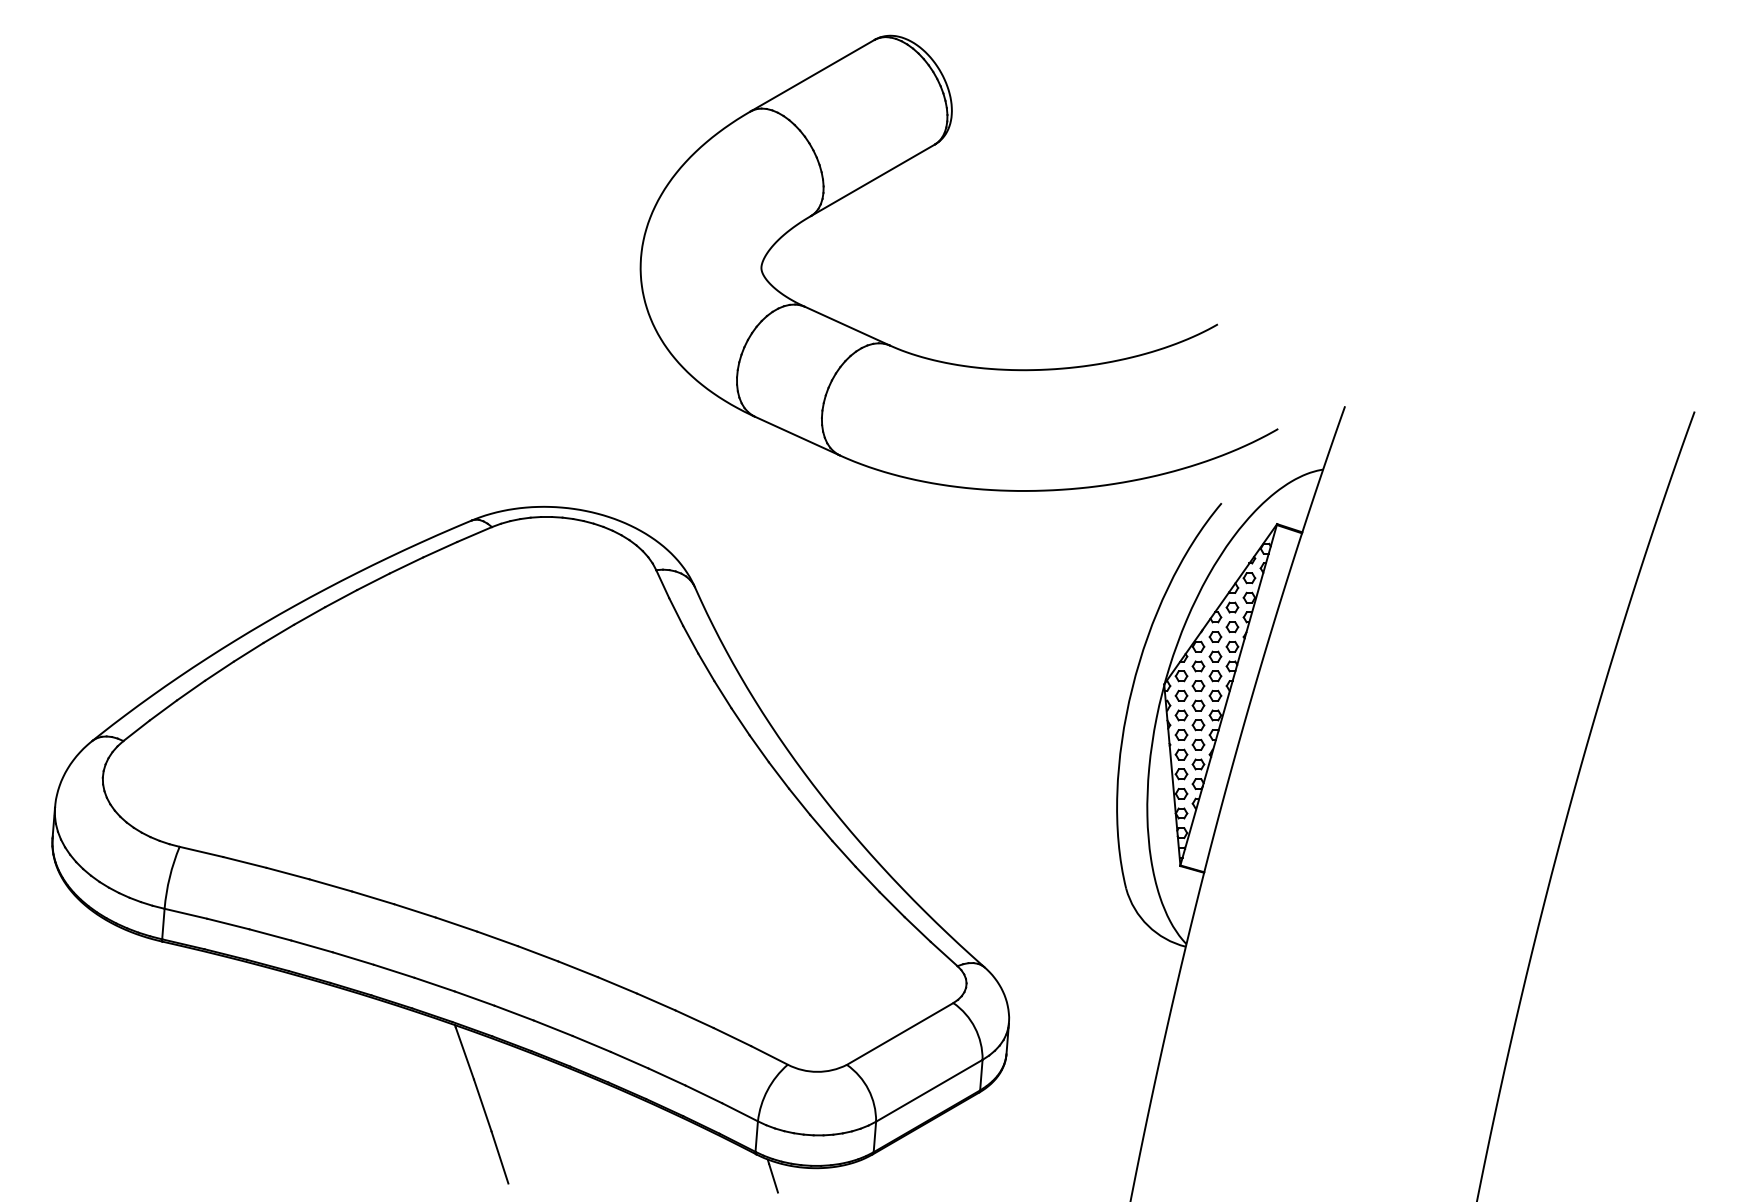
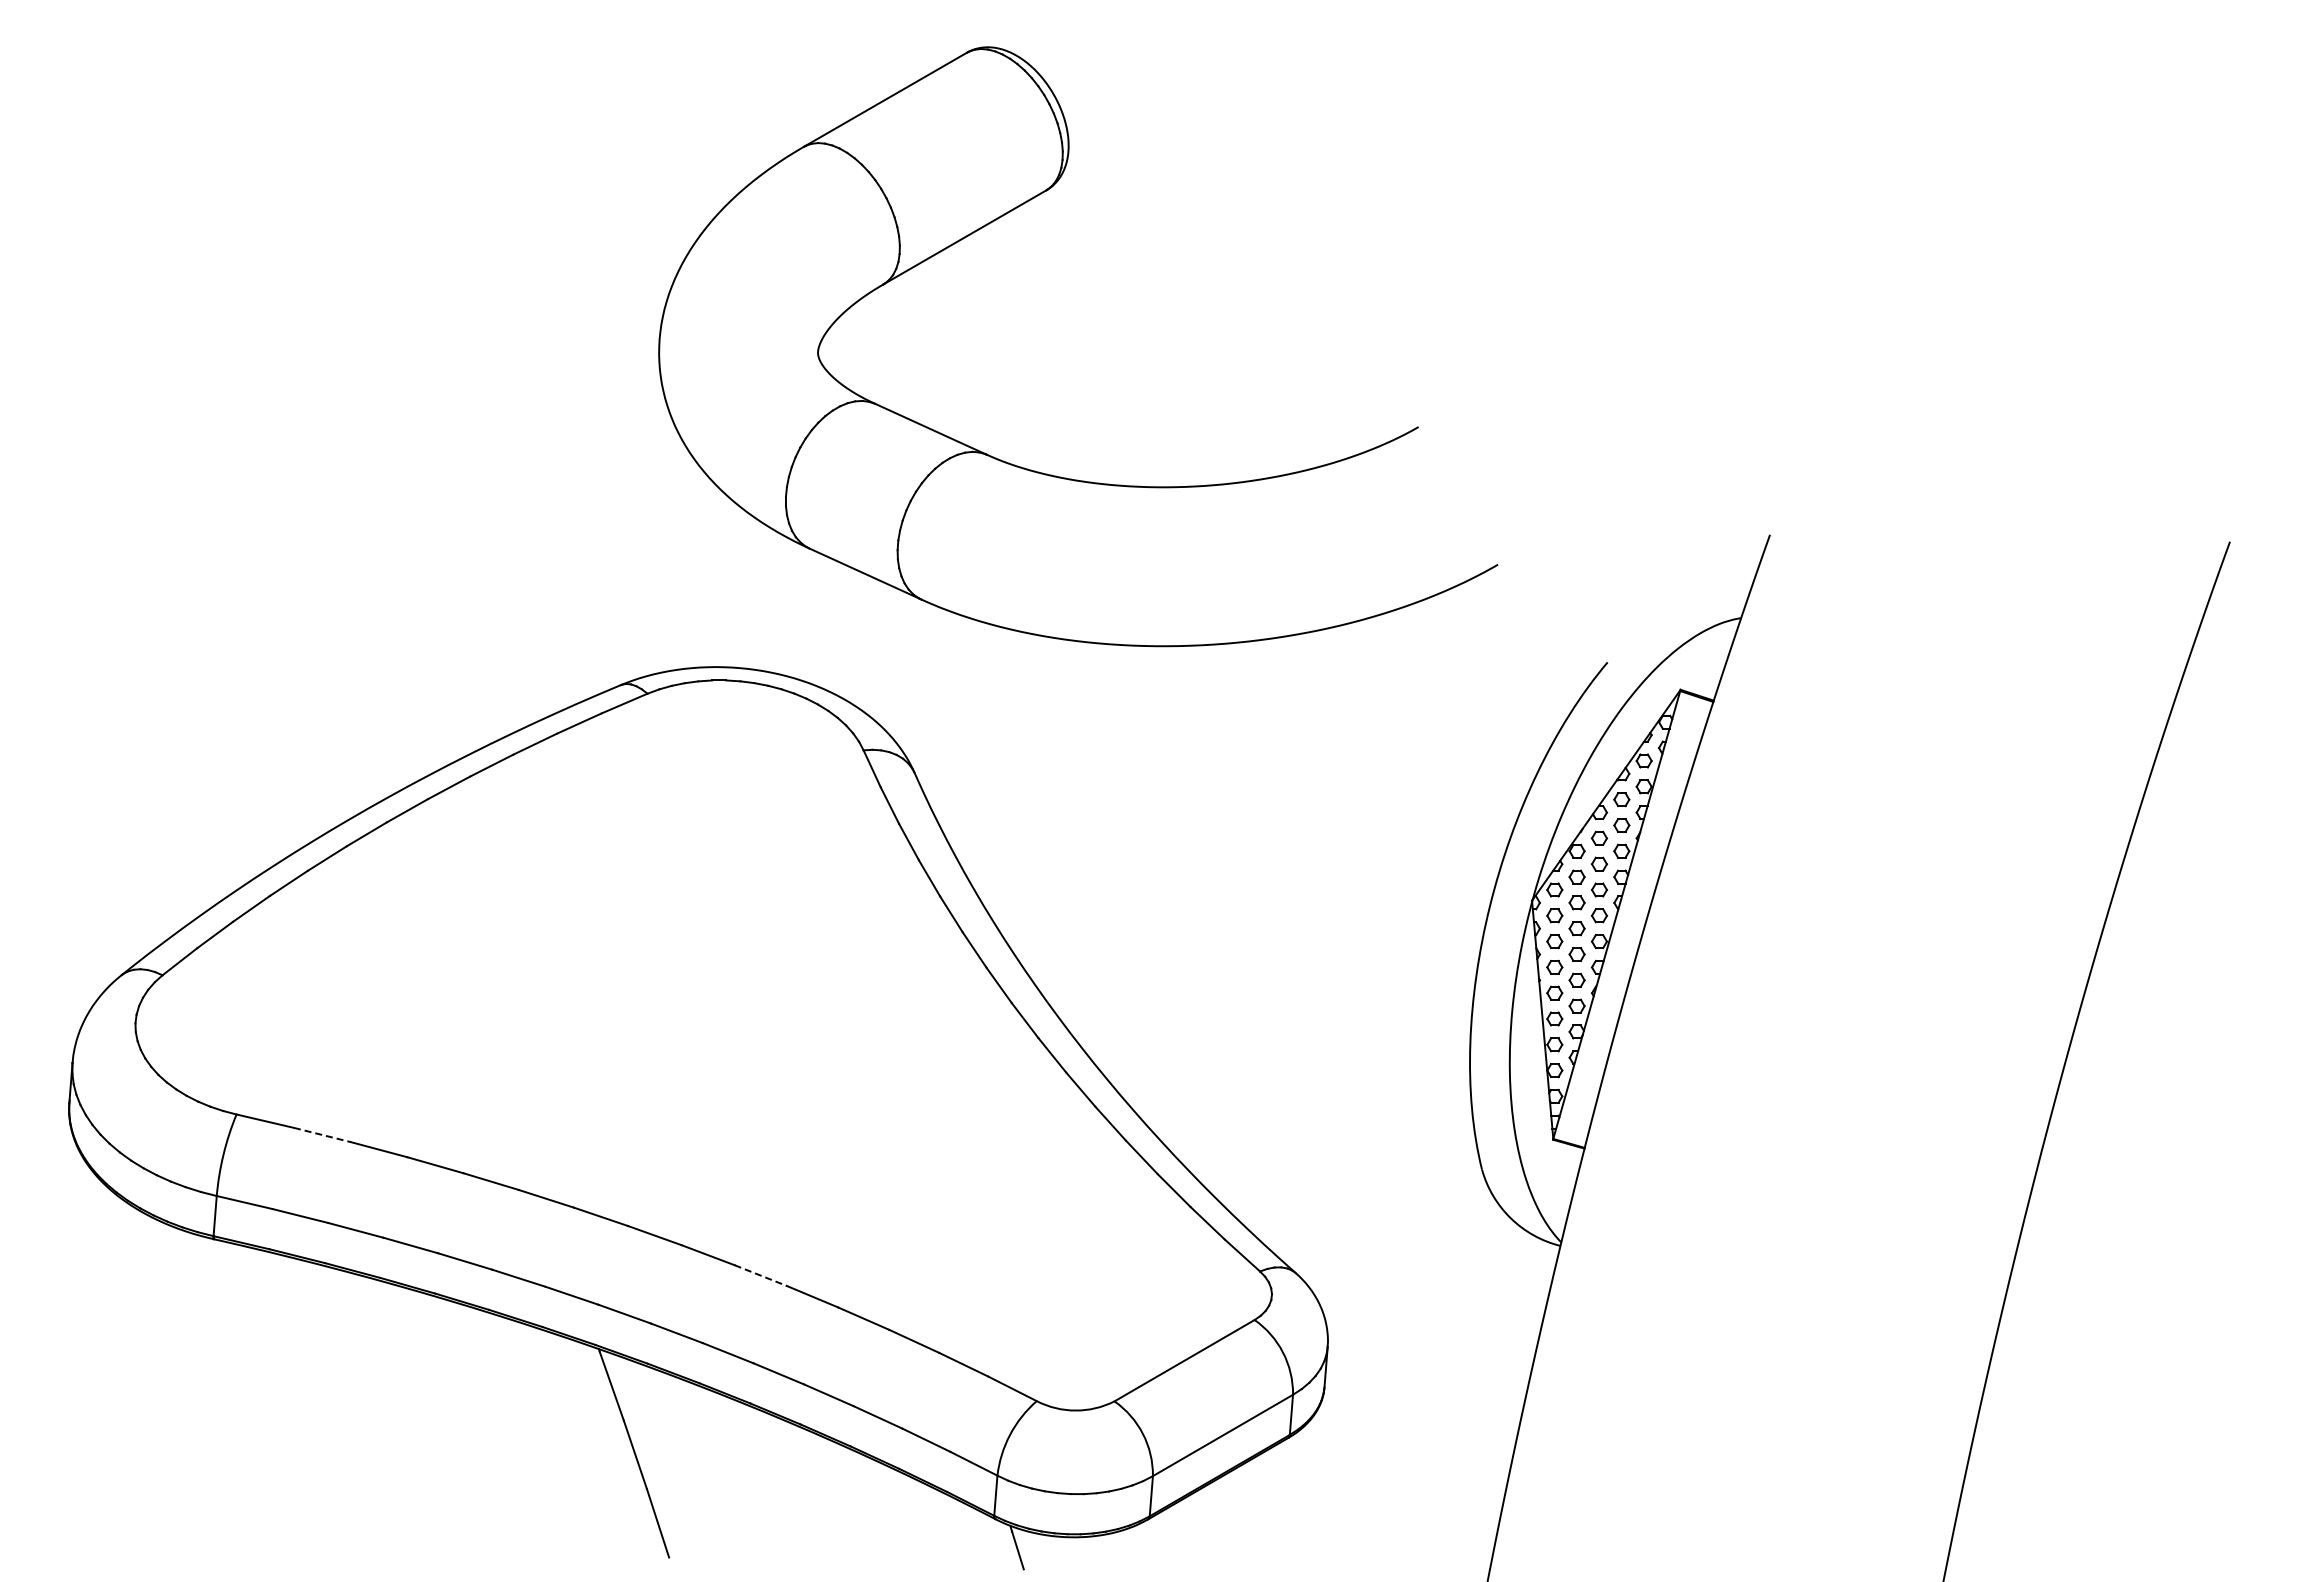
part: (935, 359) -> (1047, 473), moved
line: (244, 862) -> (322, 1135), solid -> dashed
line: (578, 969) -> (761, 1275), solid -> dashed

